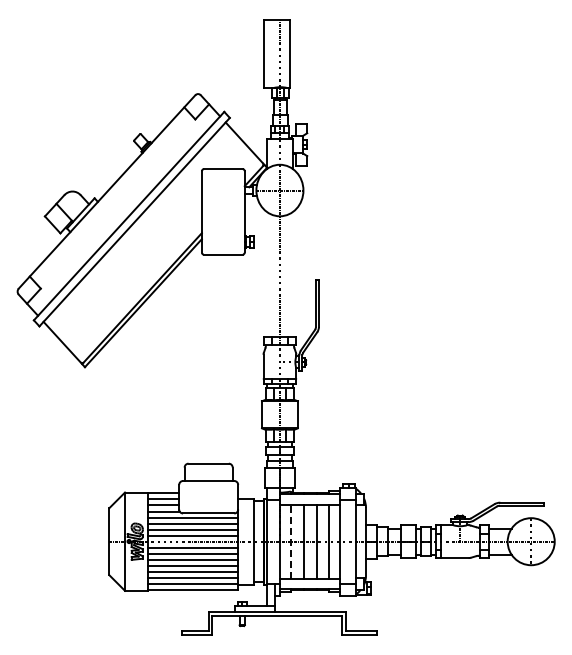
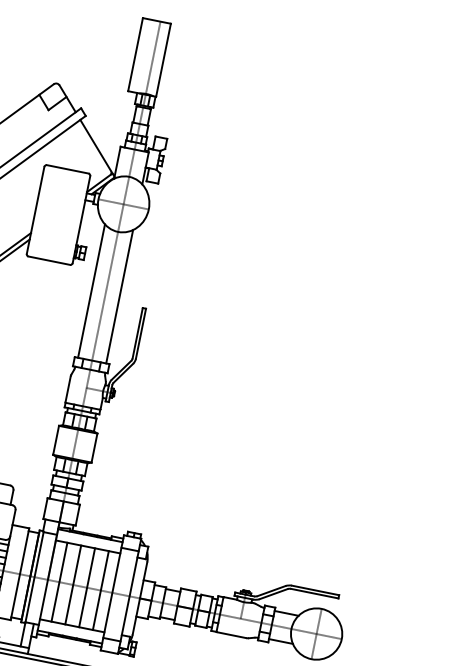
line: (266, 273) -> (91, 290), added
line: (293, 273) -> (120, 296), added
line: (290, 541) -> (59, 581), dashed -> solid

